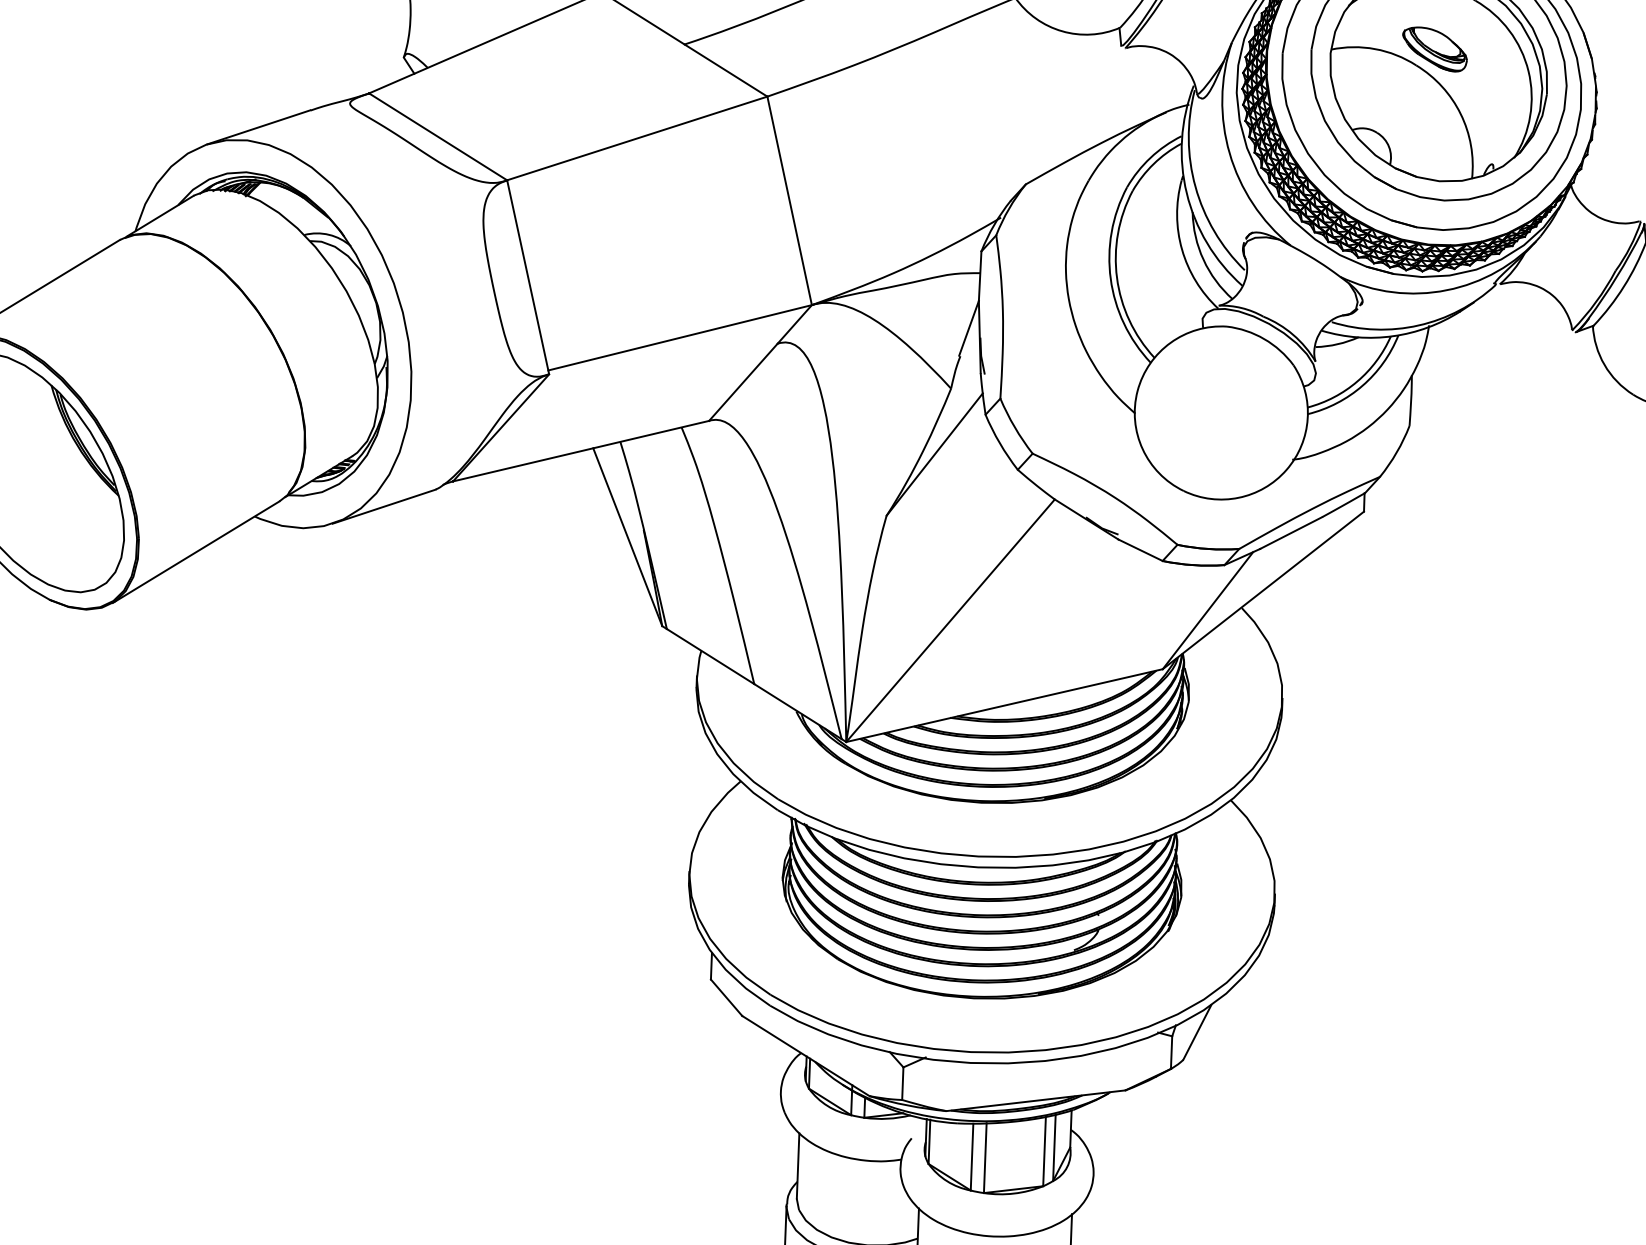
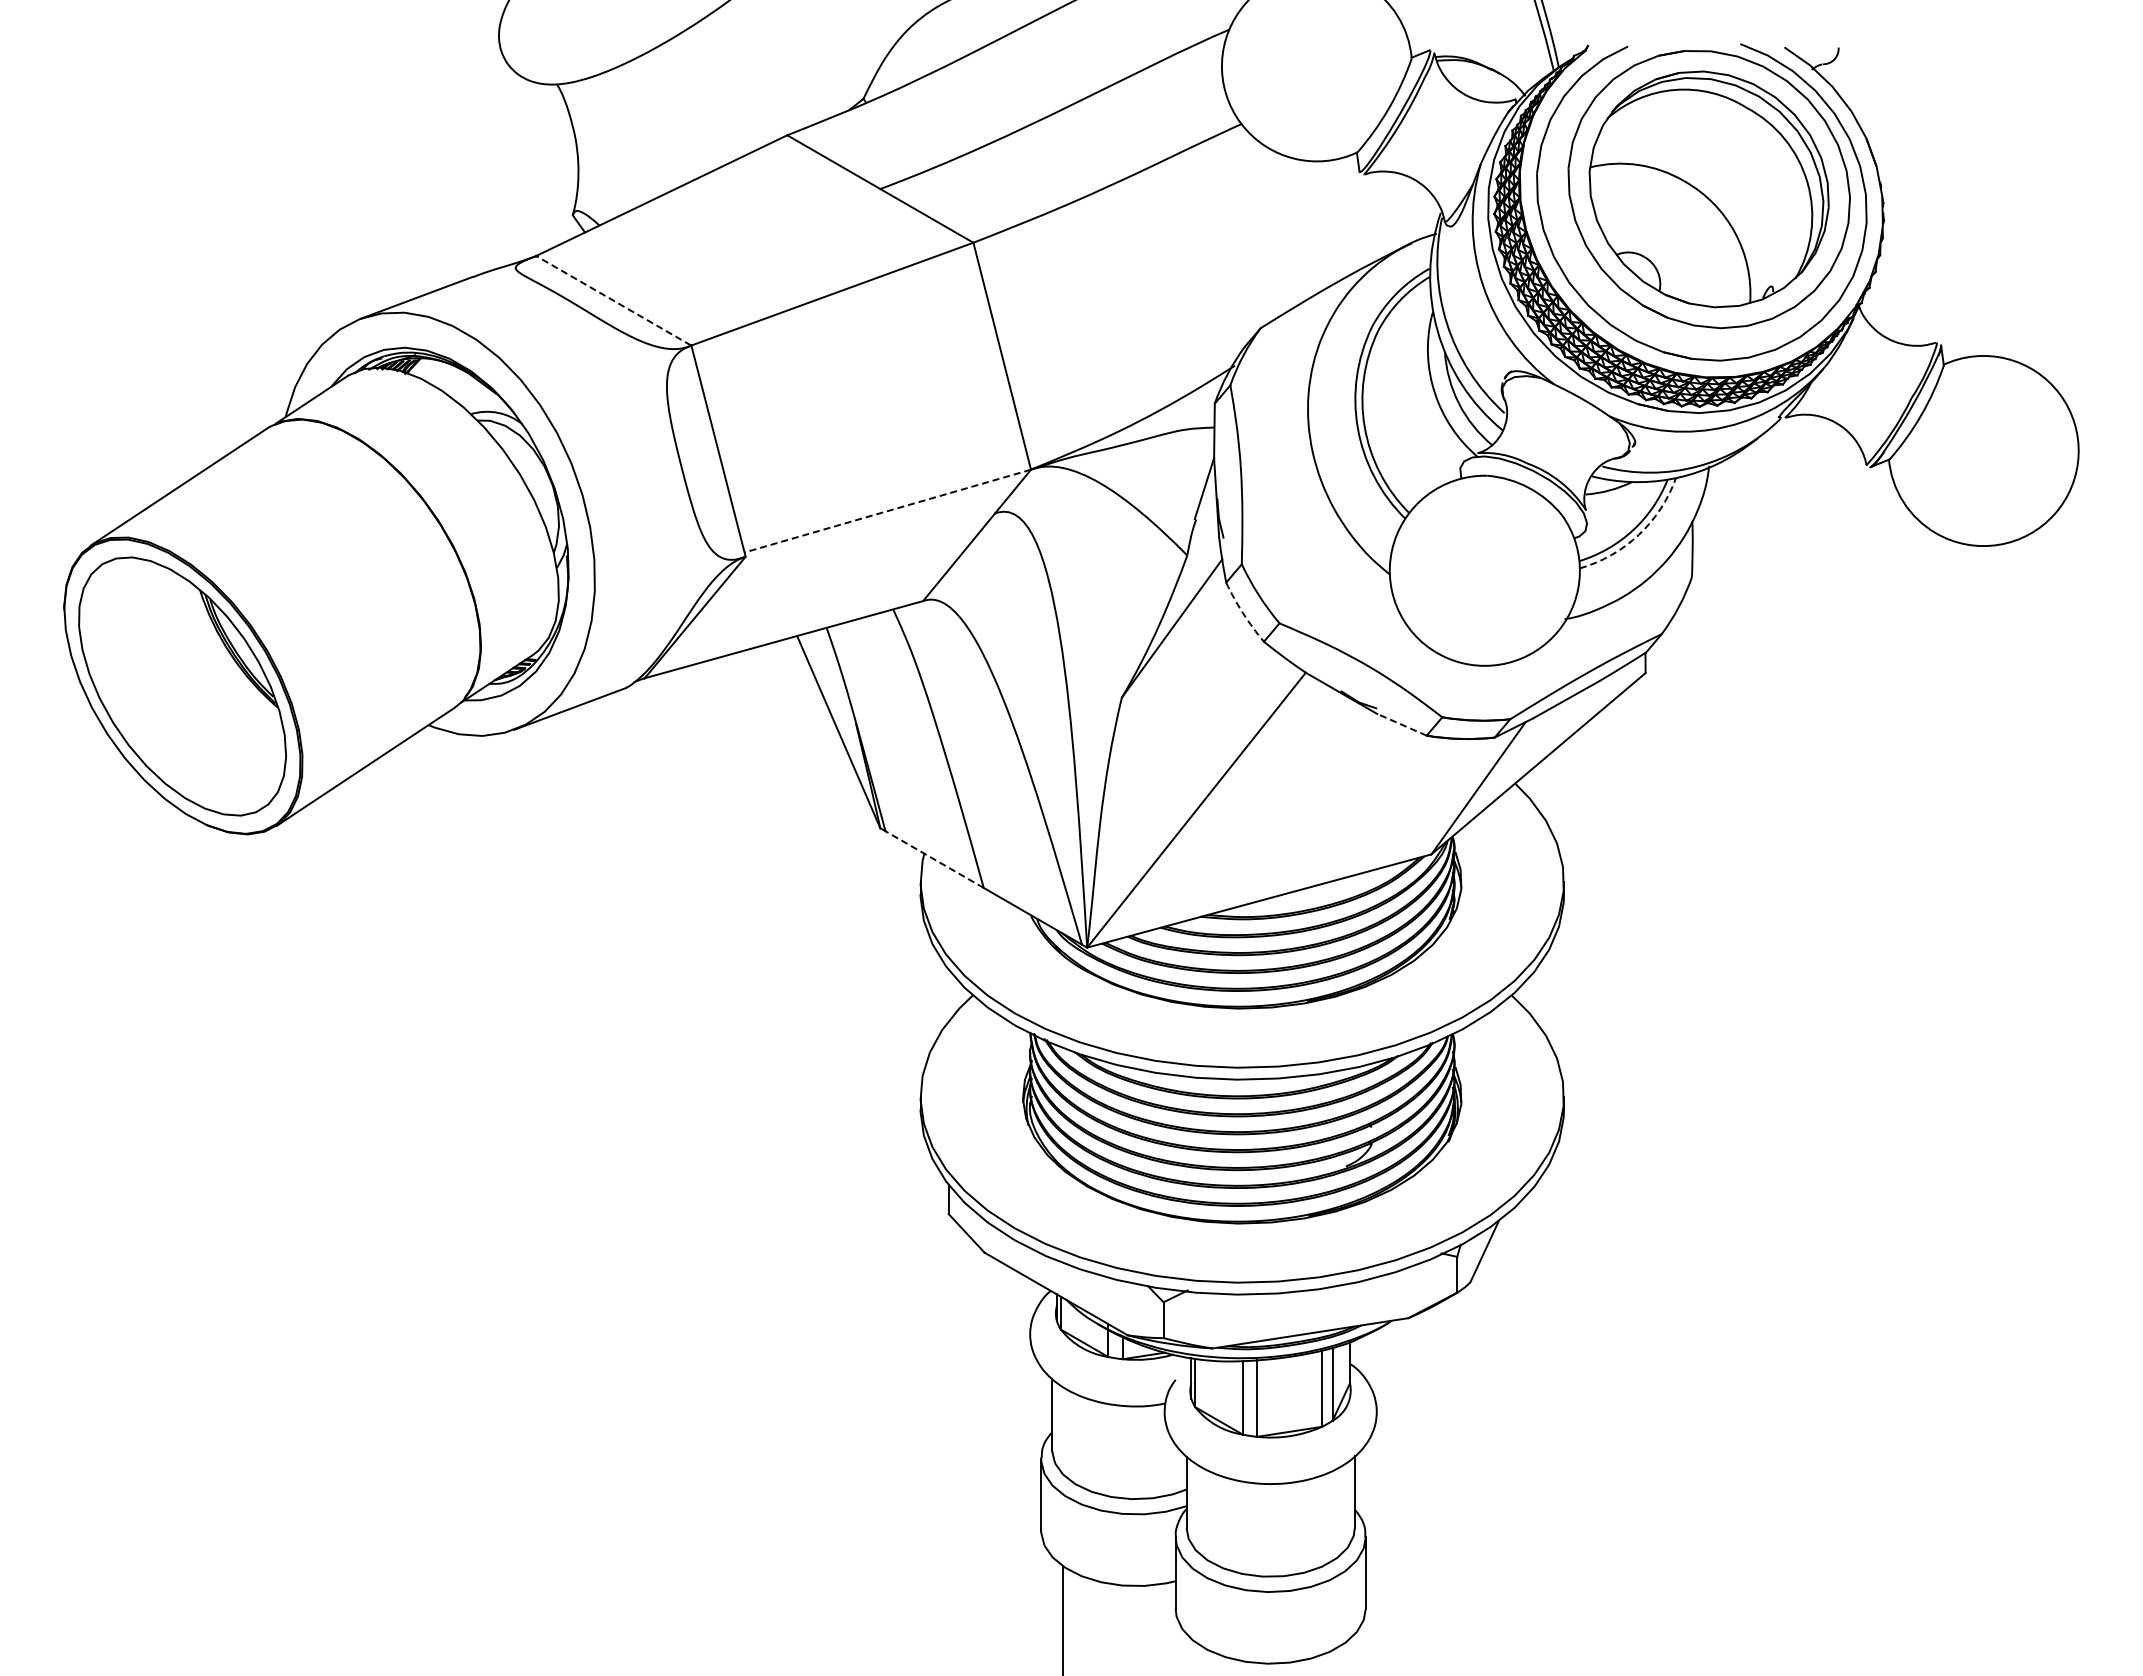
part: (1434, 49) -> (1703, 162), removed
line: (437, 136) -> (613, 300), solid -> dashed
line: (679, 338) -> (887, 511), solid -> dashed
arc: (1362, 385) -> (1638, 534), solid -> dashed
arc: (1000, 443) -> (1243, 613), solid -> dashed
line: (1141, 549) -> (1402, 724), solid -> dashed
line: (710, 656) -> (934, 859), solid -> dashed

